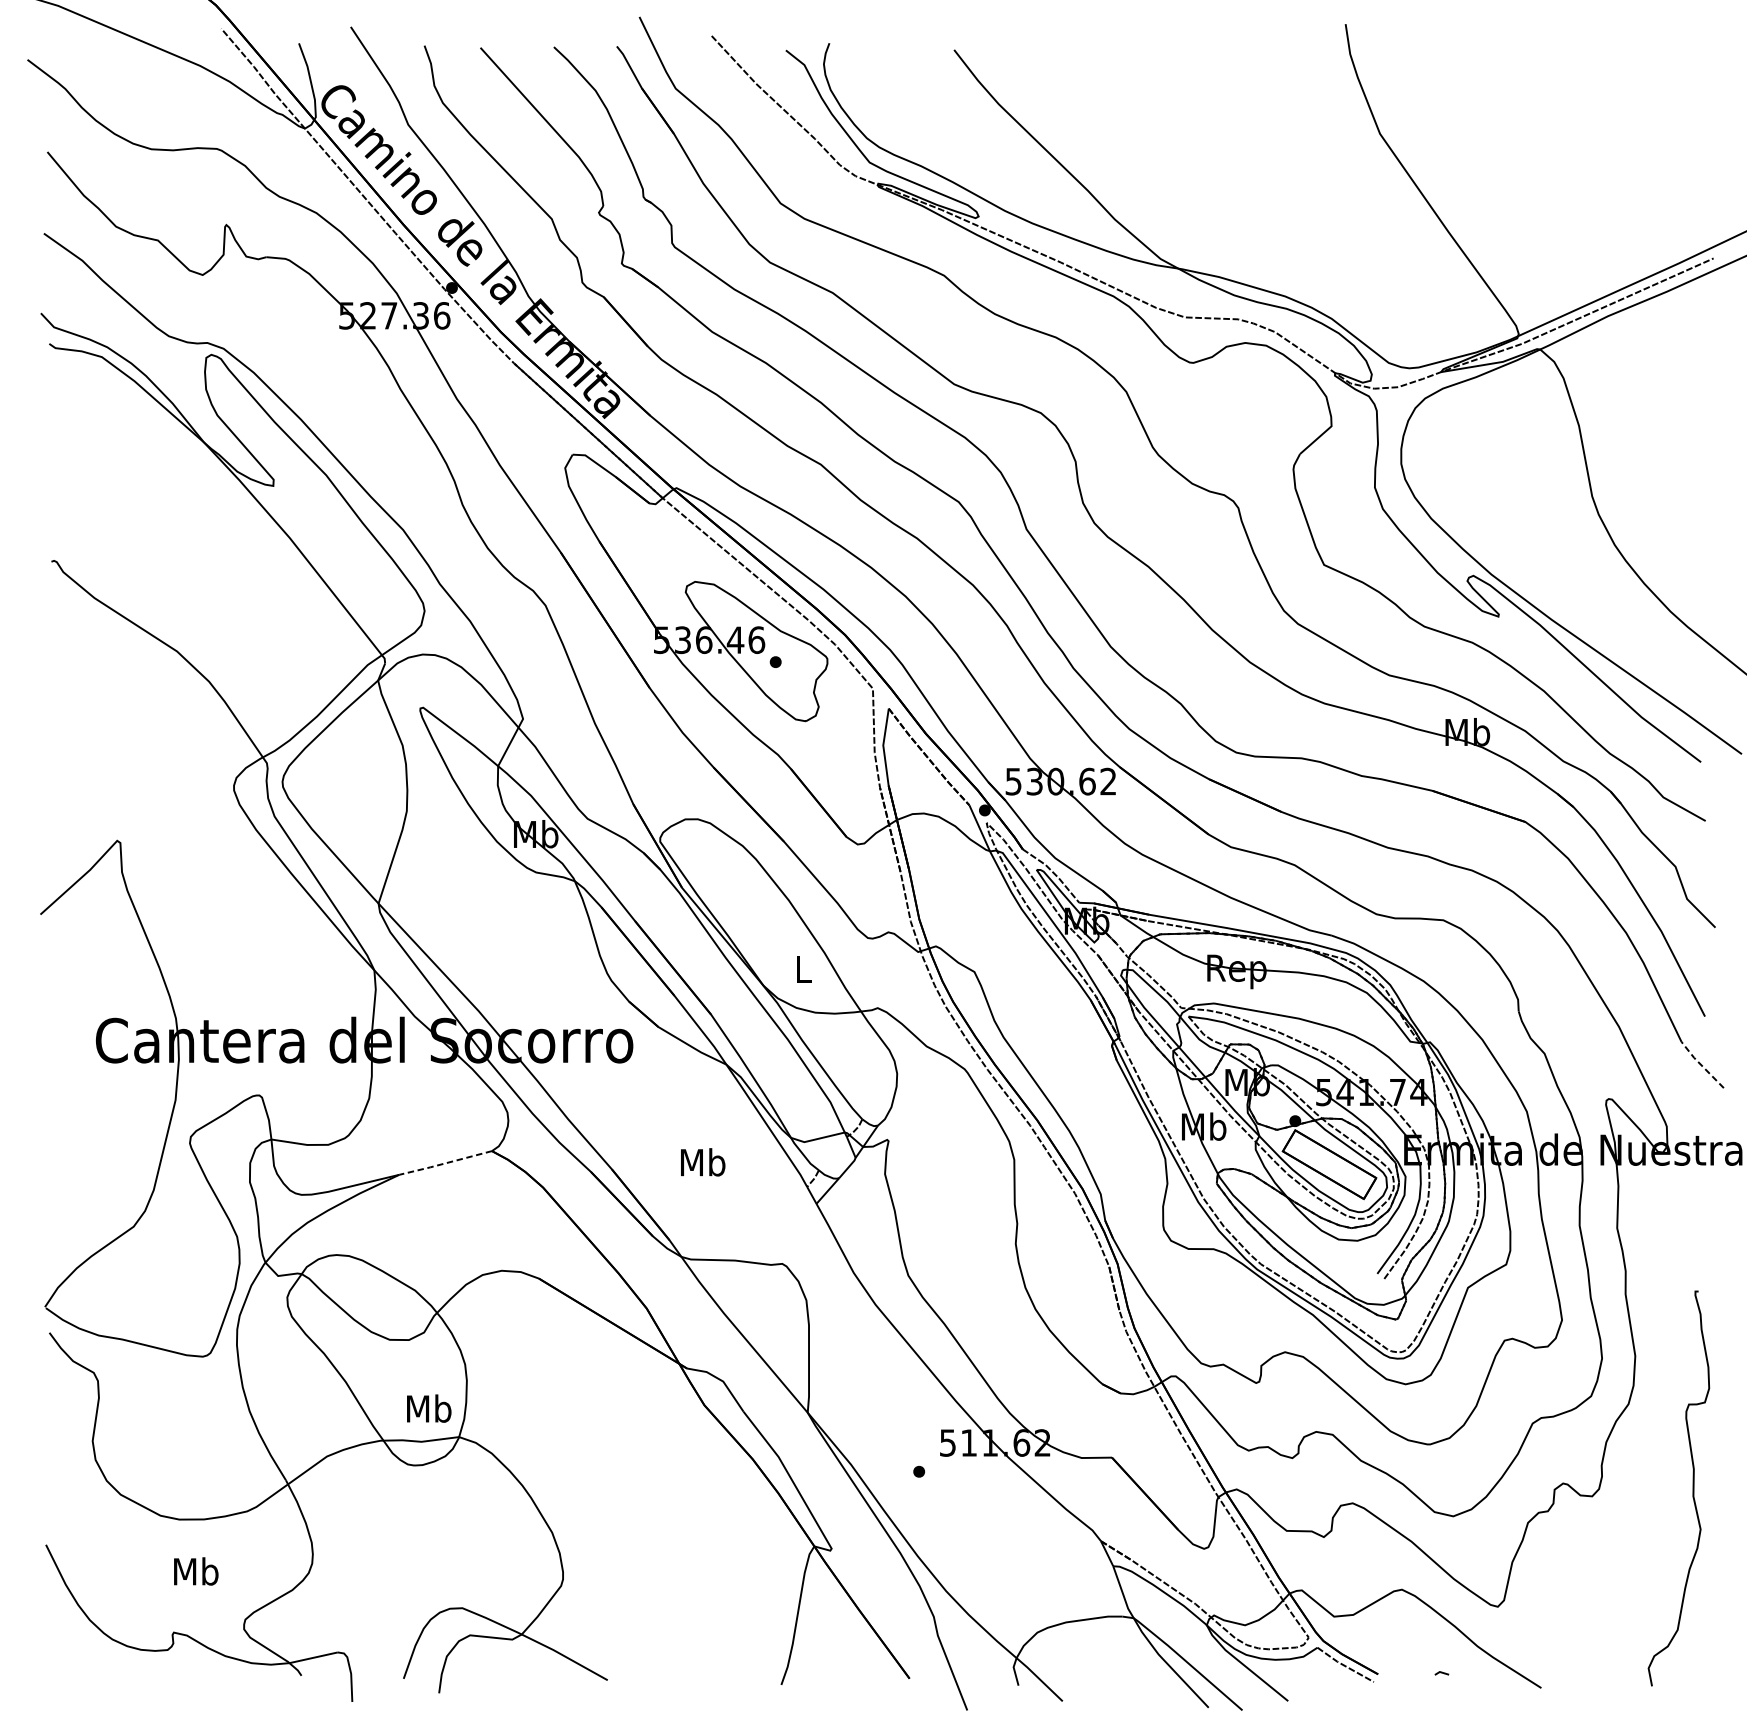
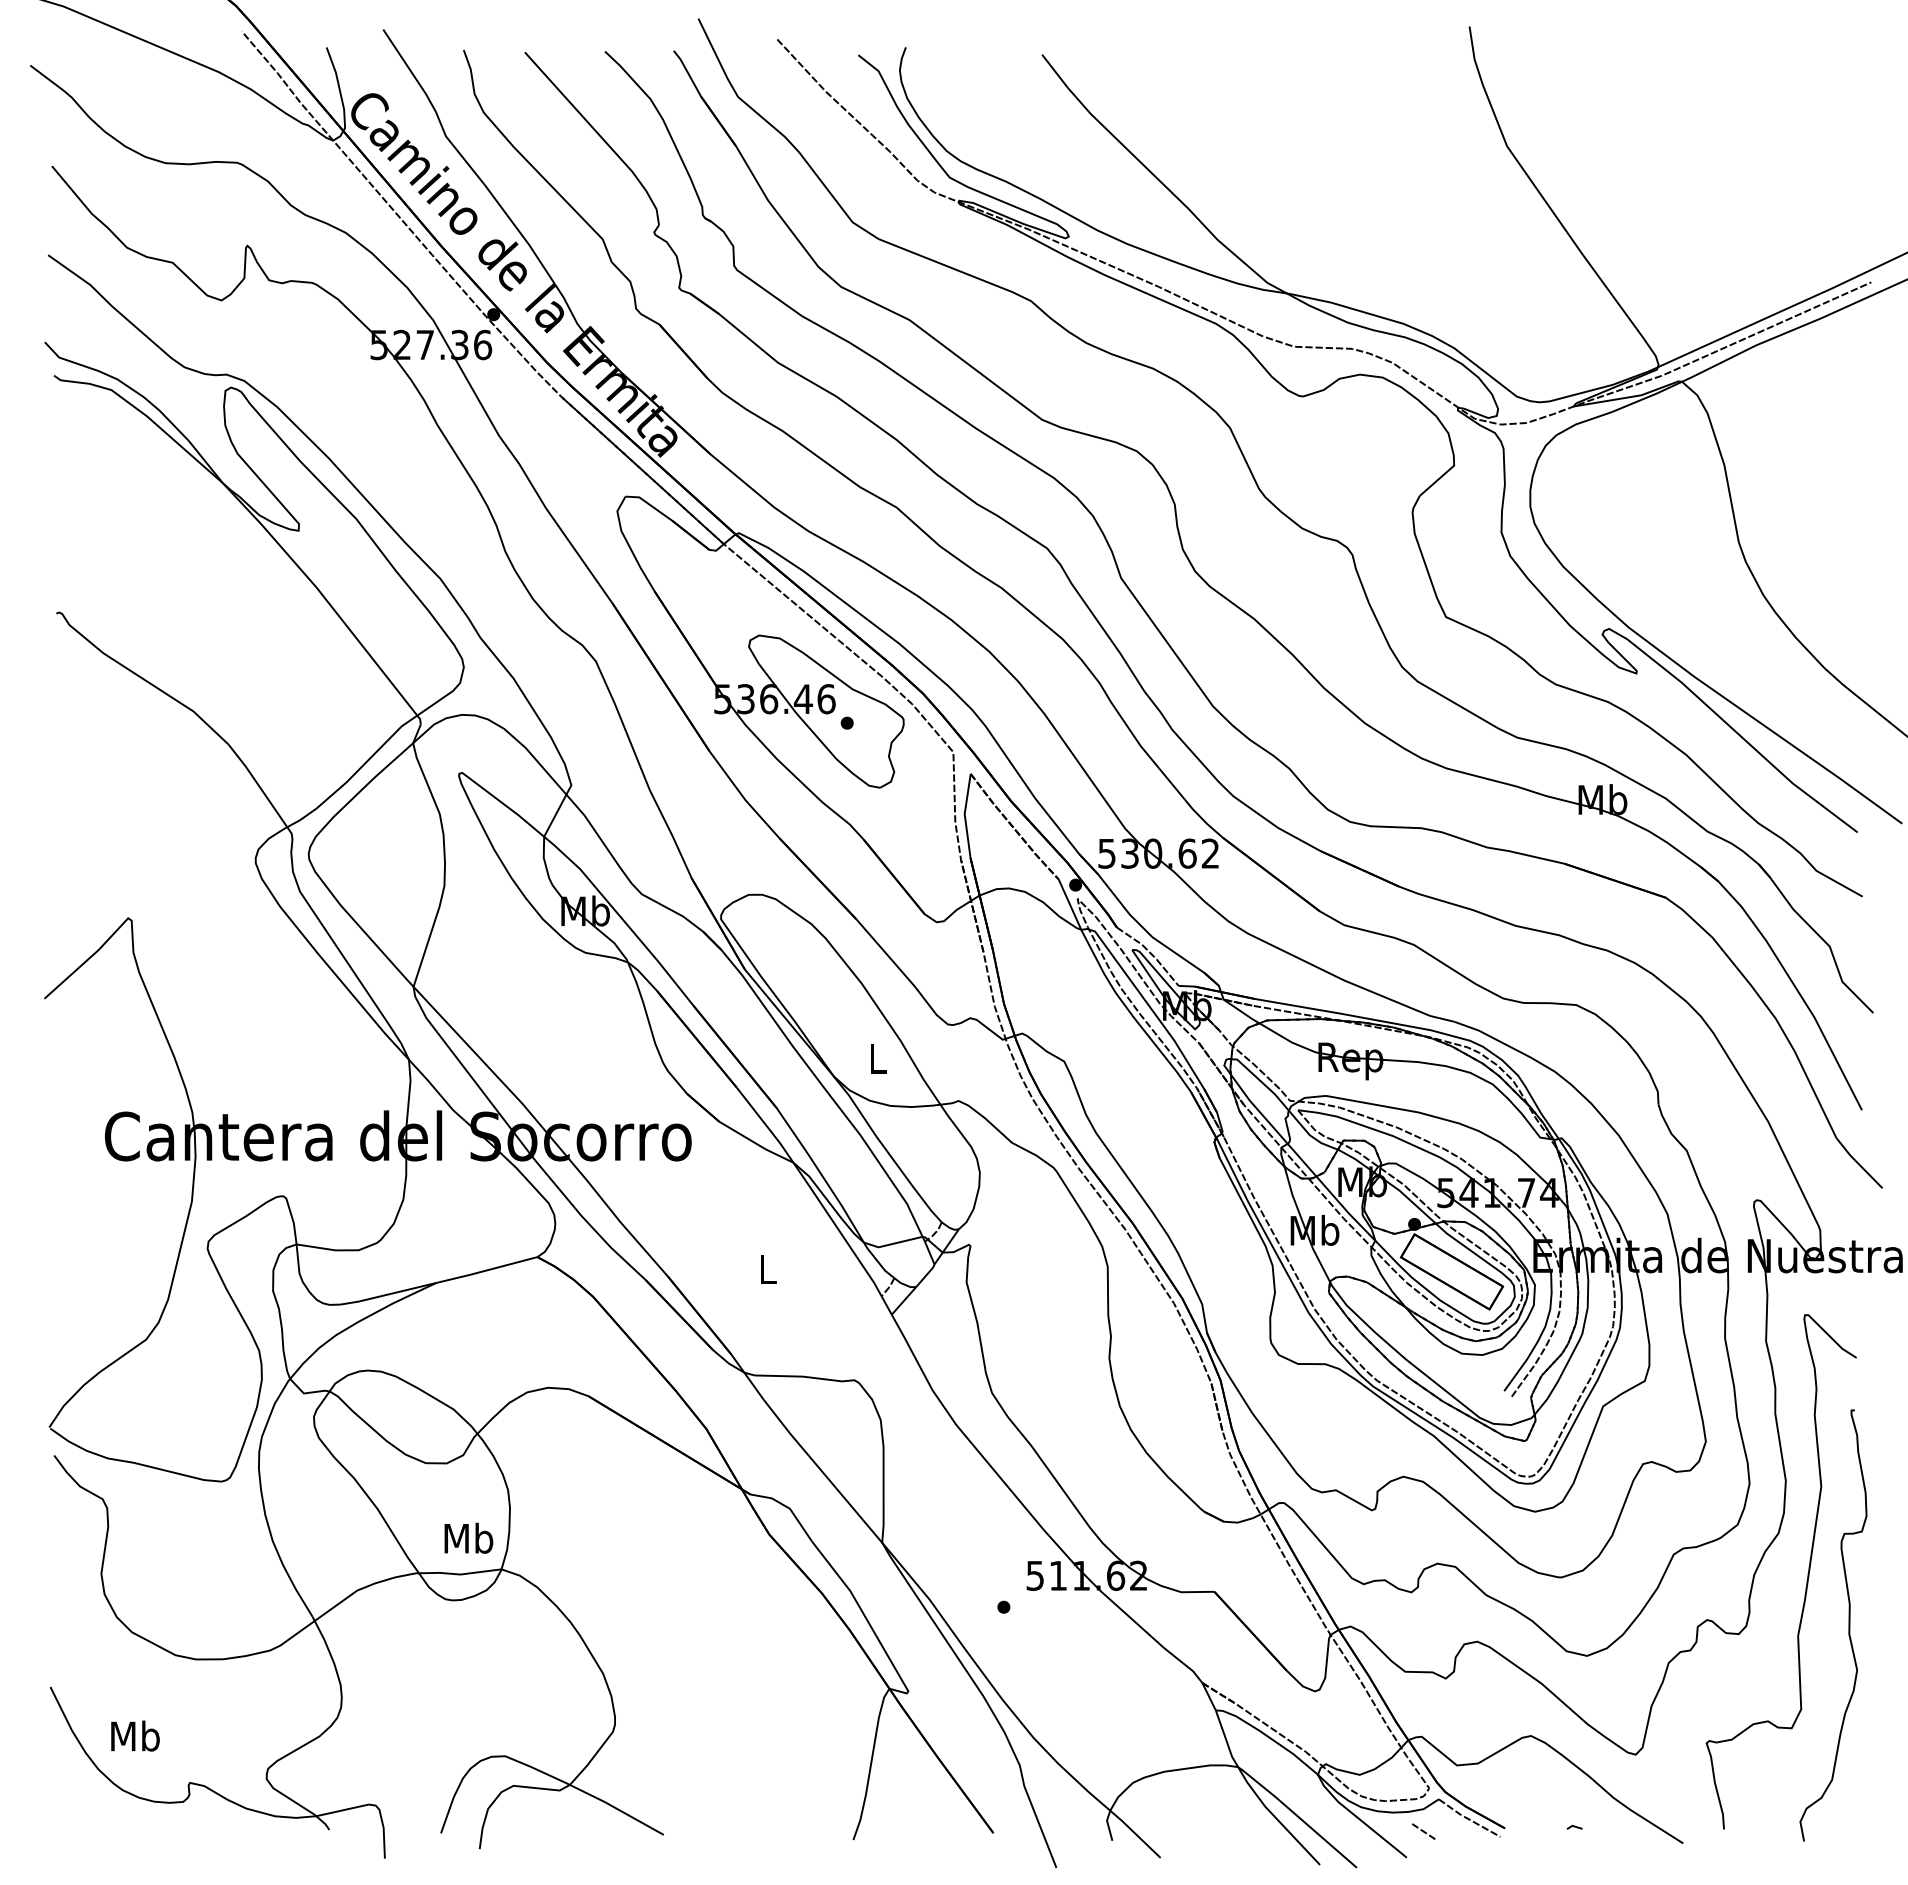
line: (1700, 1065) -> (1857, 1163), dashed -> solid
text: (702, 1161) -> (767, 1268), Mb -> L
line: (445, 1163) -> (486, 1270), dashed -> solid
curve: (1655, 1440) -> (1807, 1573), added
text: (196, 1570) -> (135, 1735), moved
line: (1303, 1677) -> (1423, 1831), added

